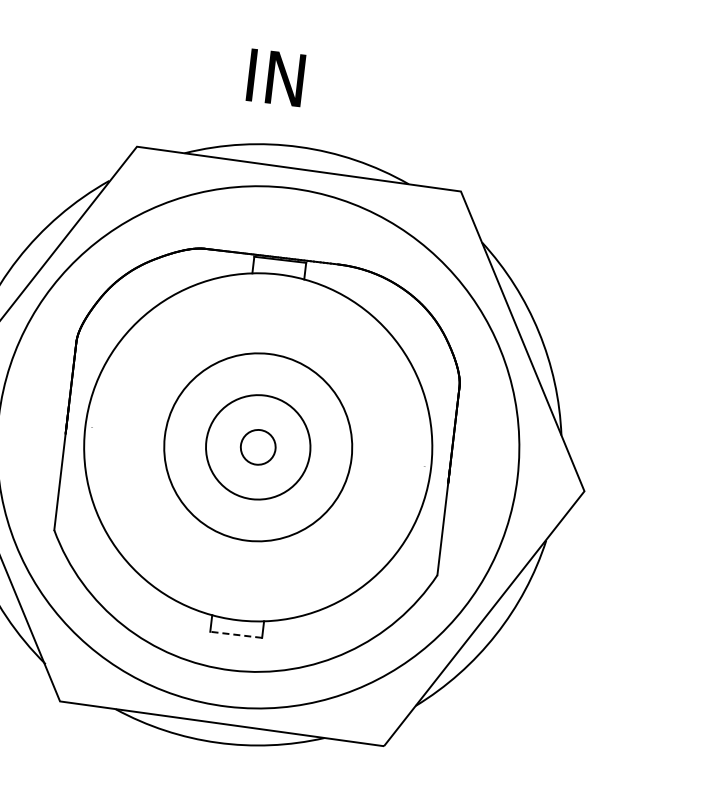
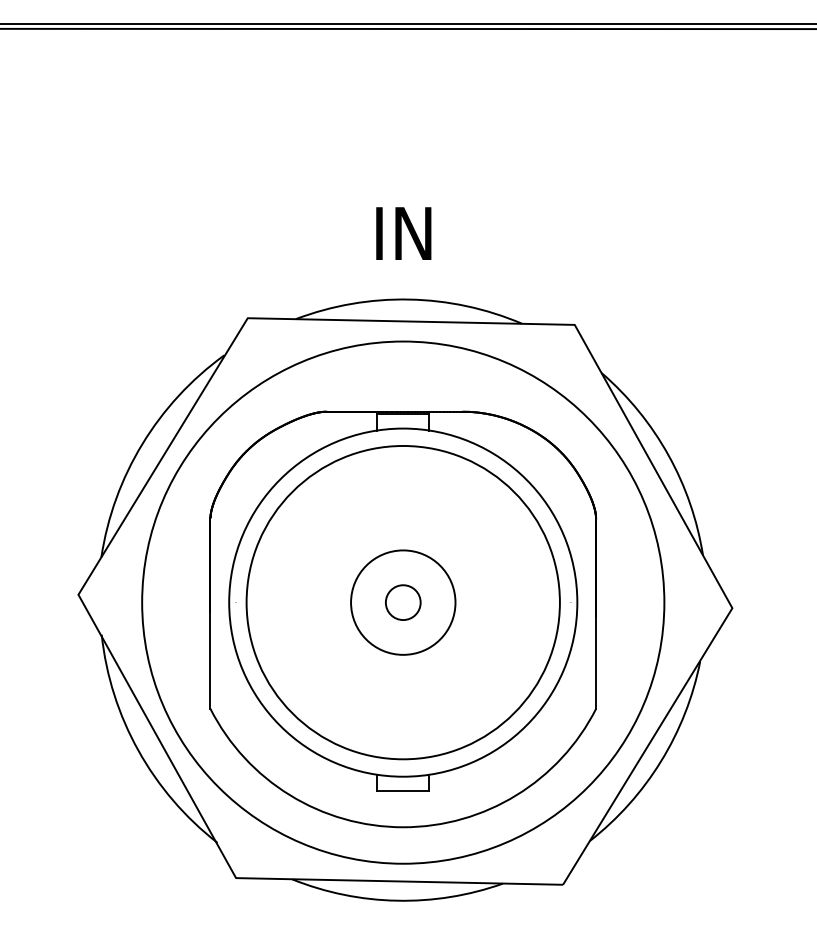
text: (275, 77) -> (403, 233), moved
circle: (257, 447) -> (402, 602), size x1.67
line: (235, 634) -> (402, 791), dashed -> solid

